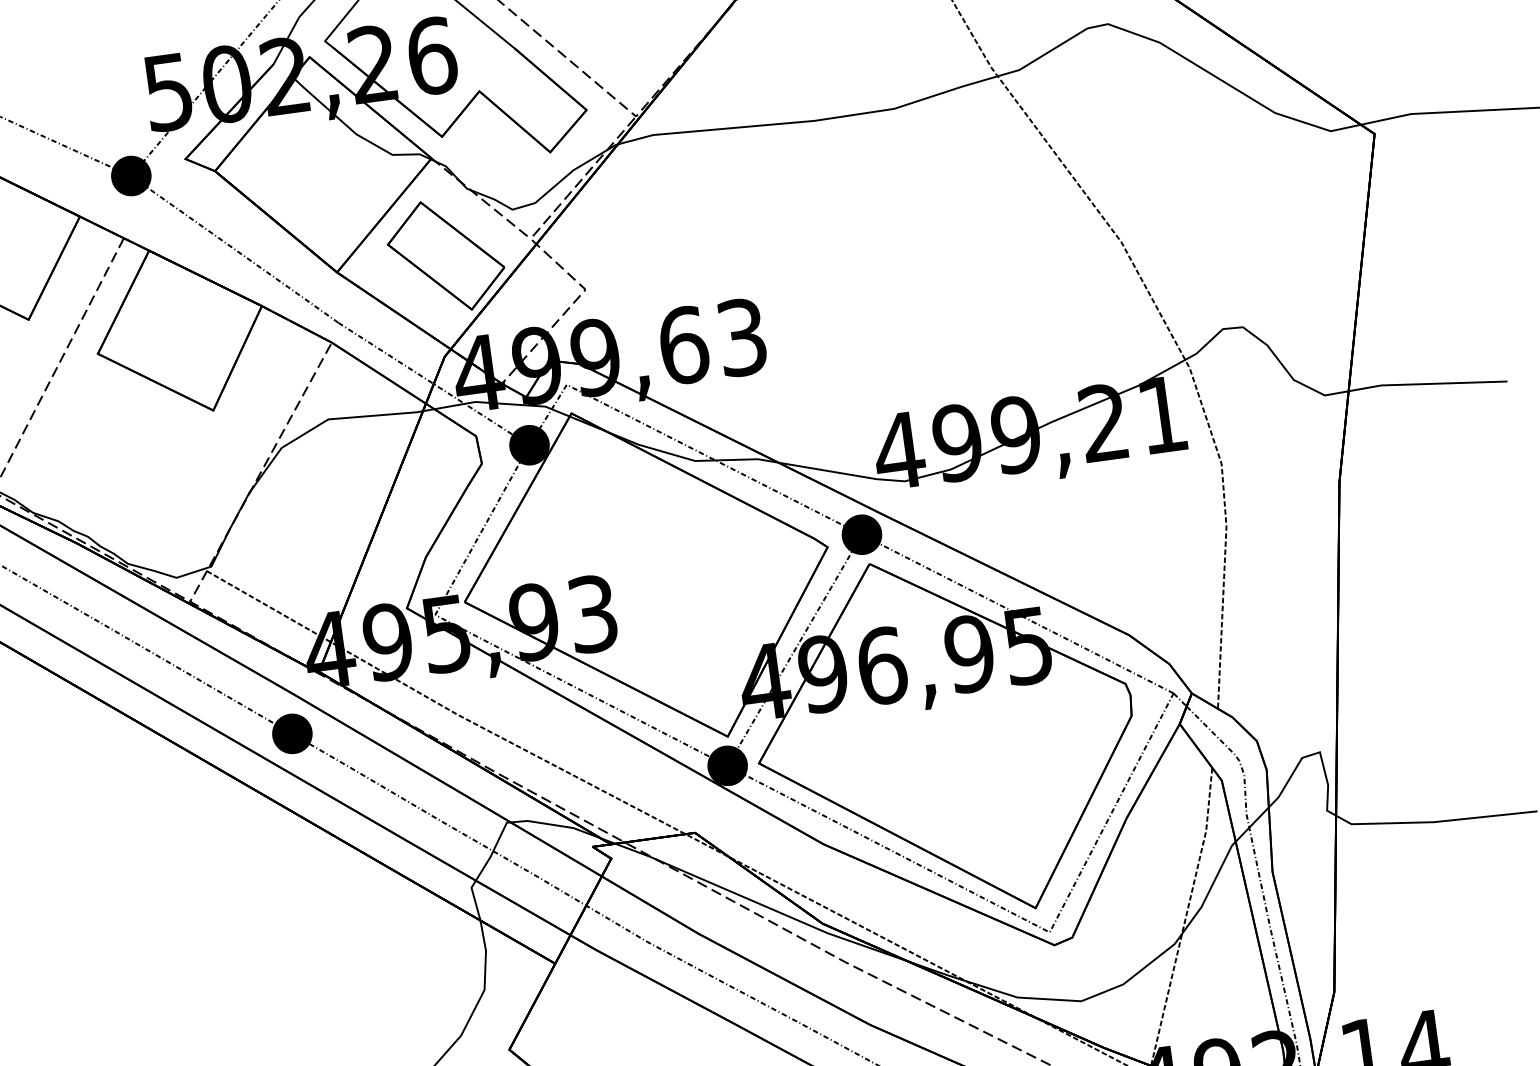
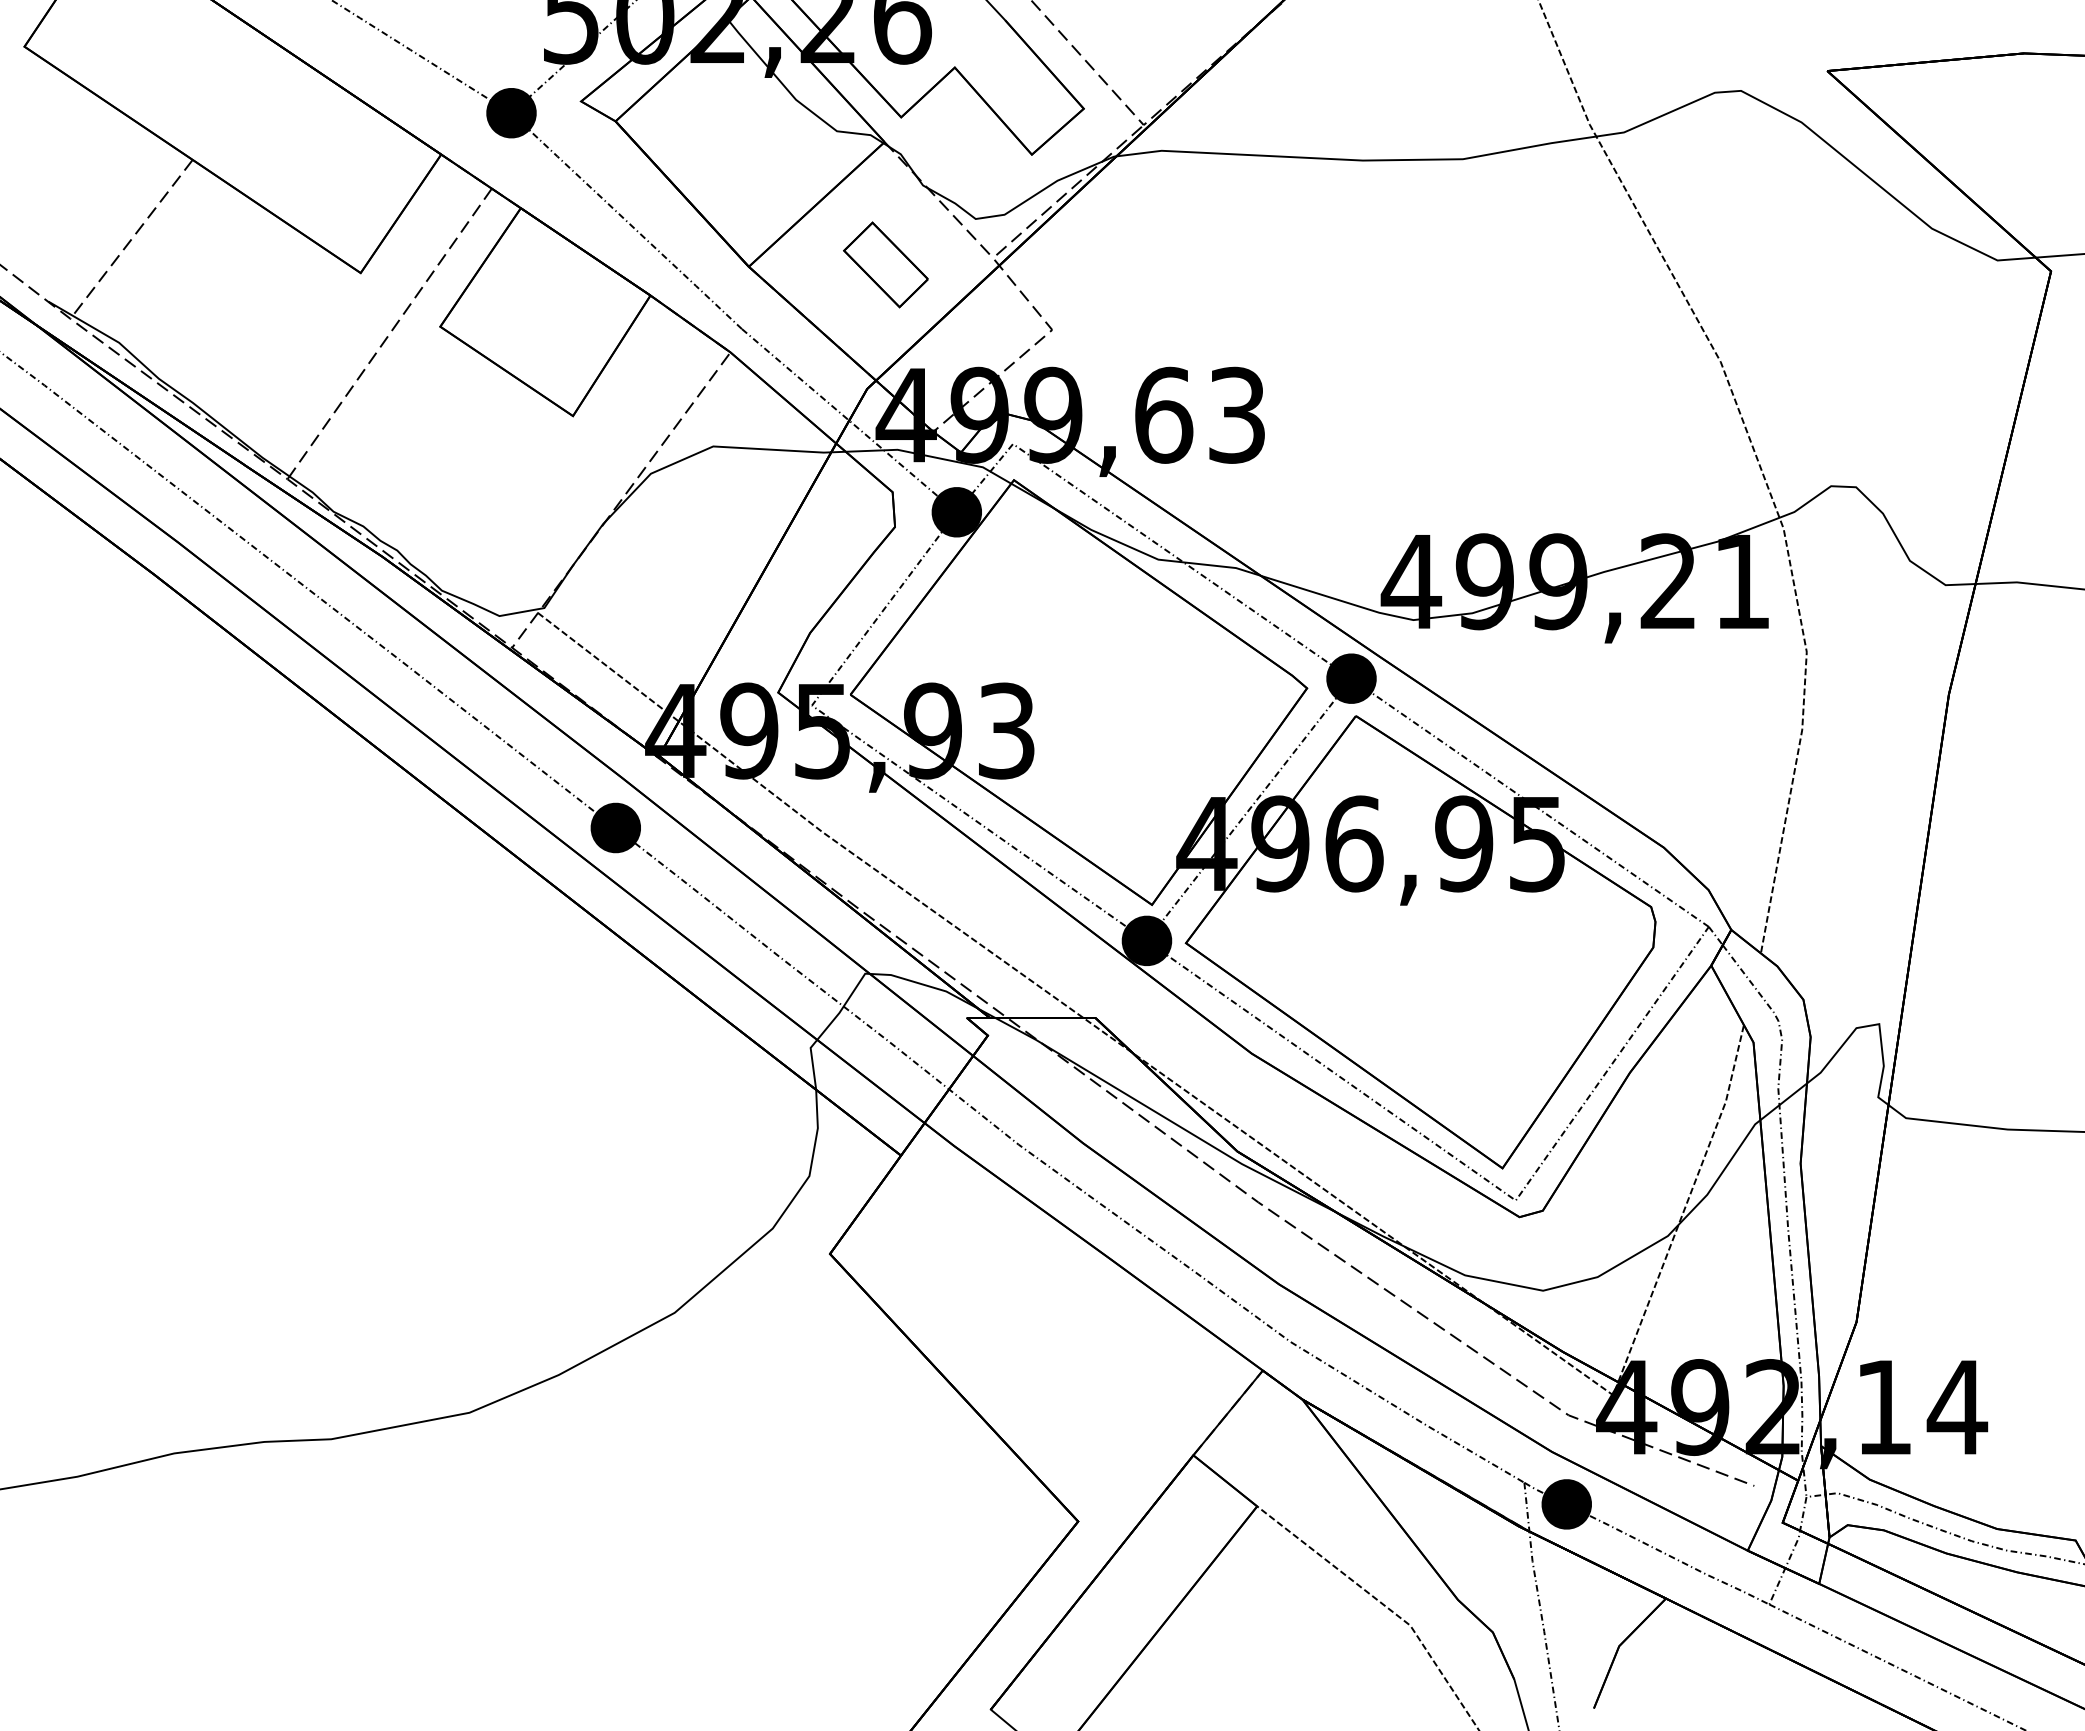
part: (445, 255) -> (885, 264), size x0.6

